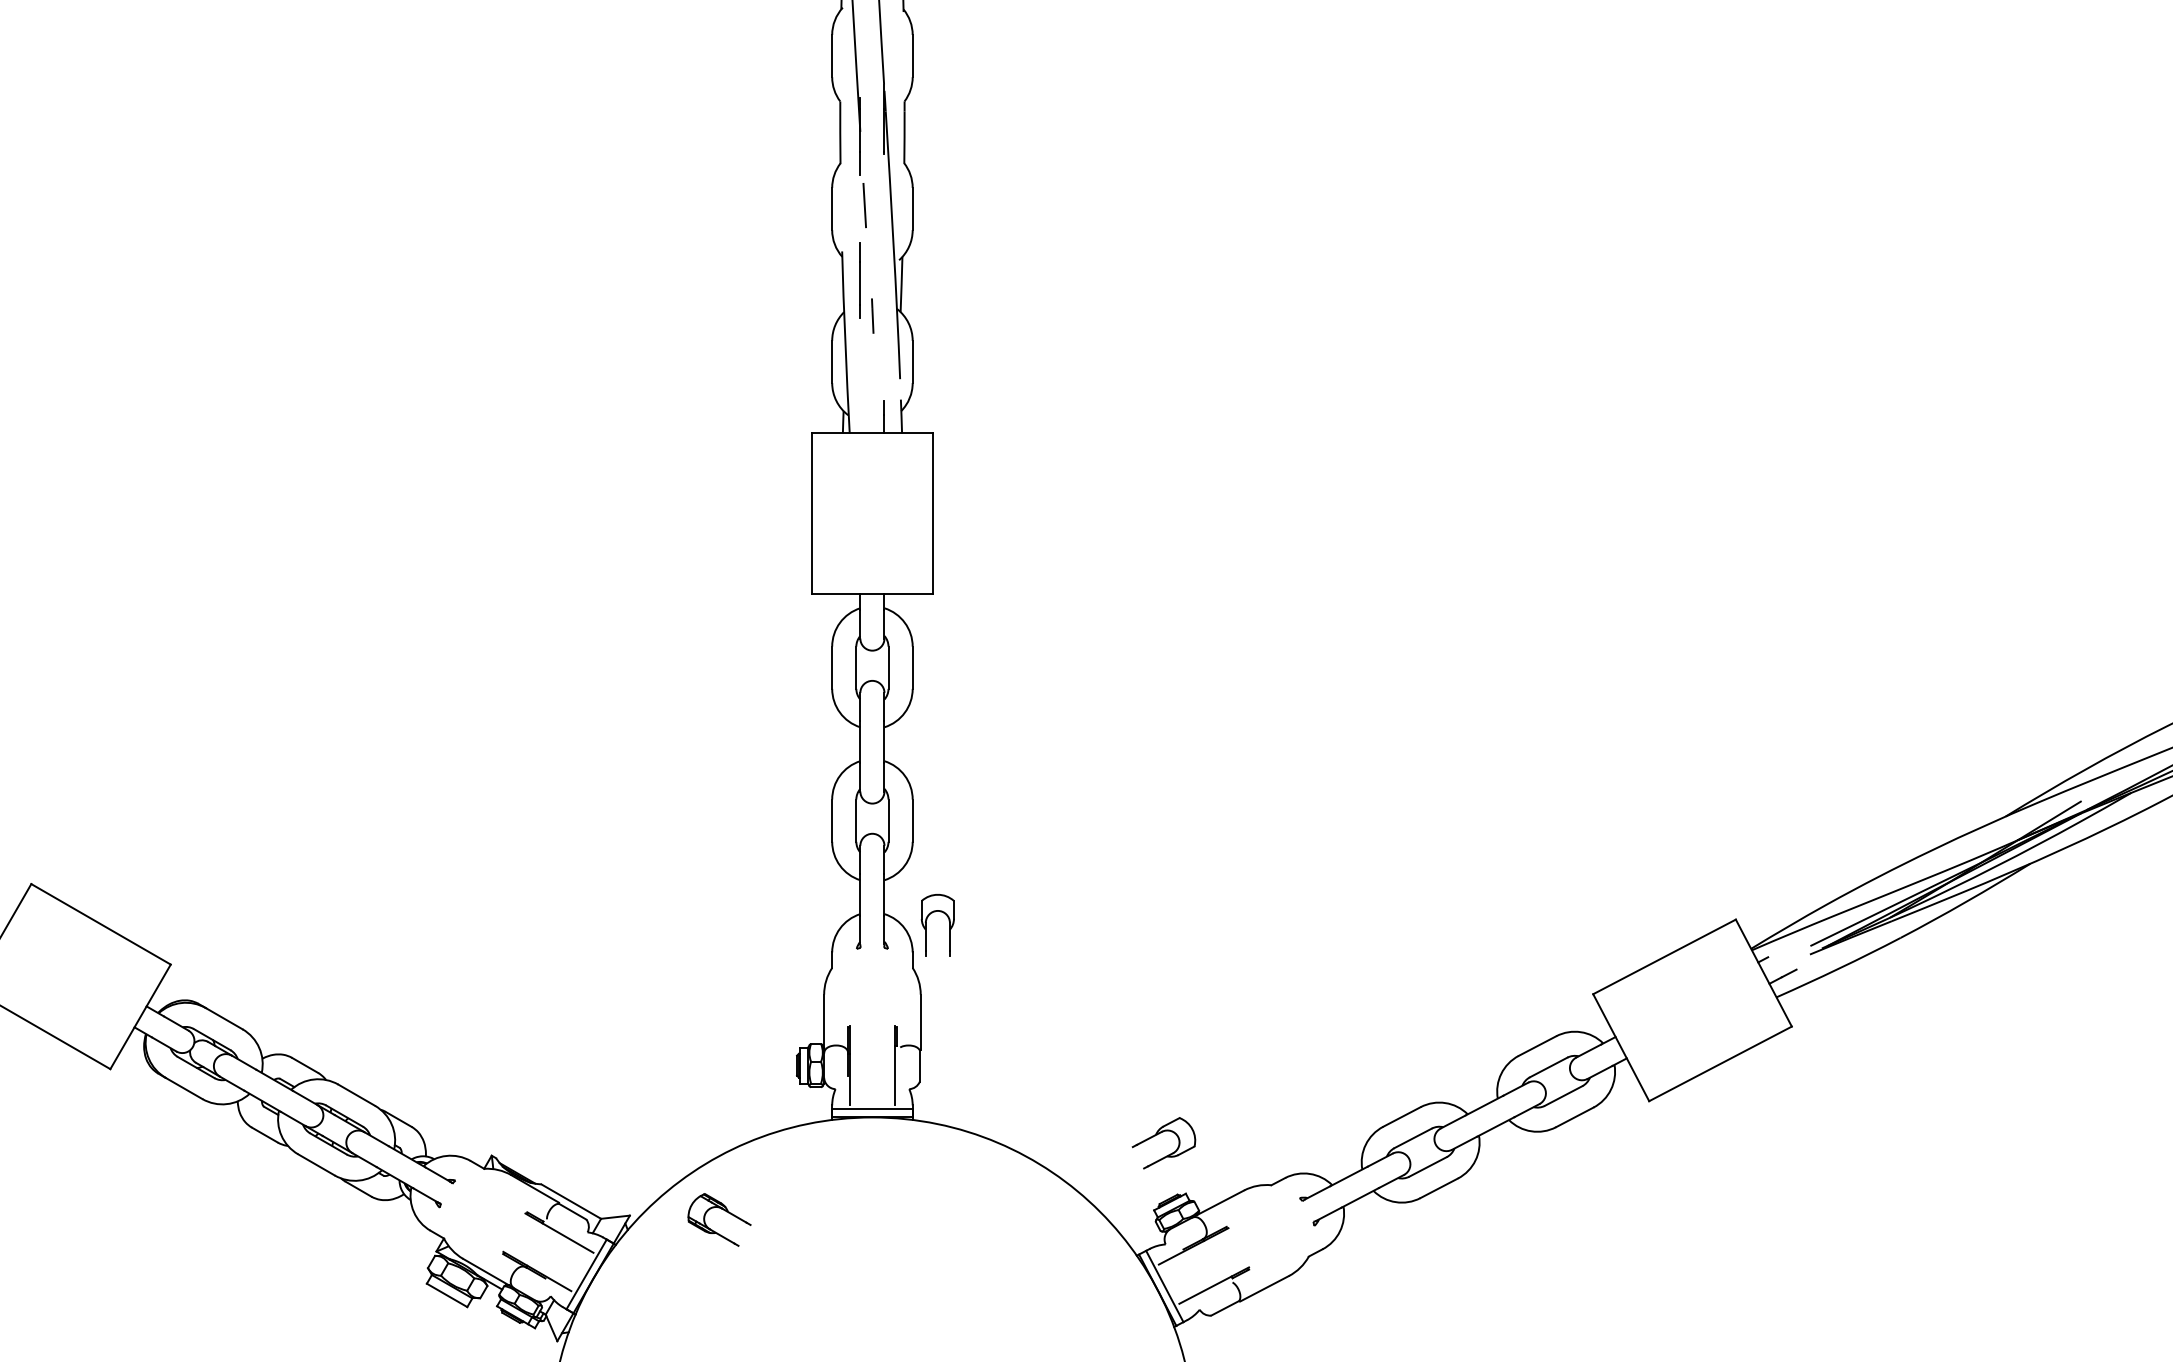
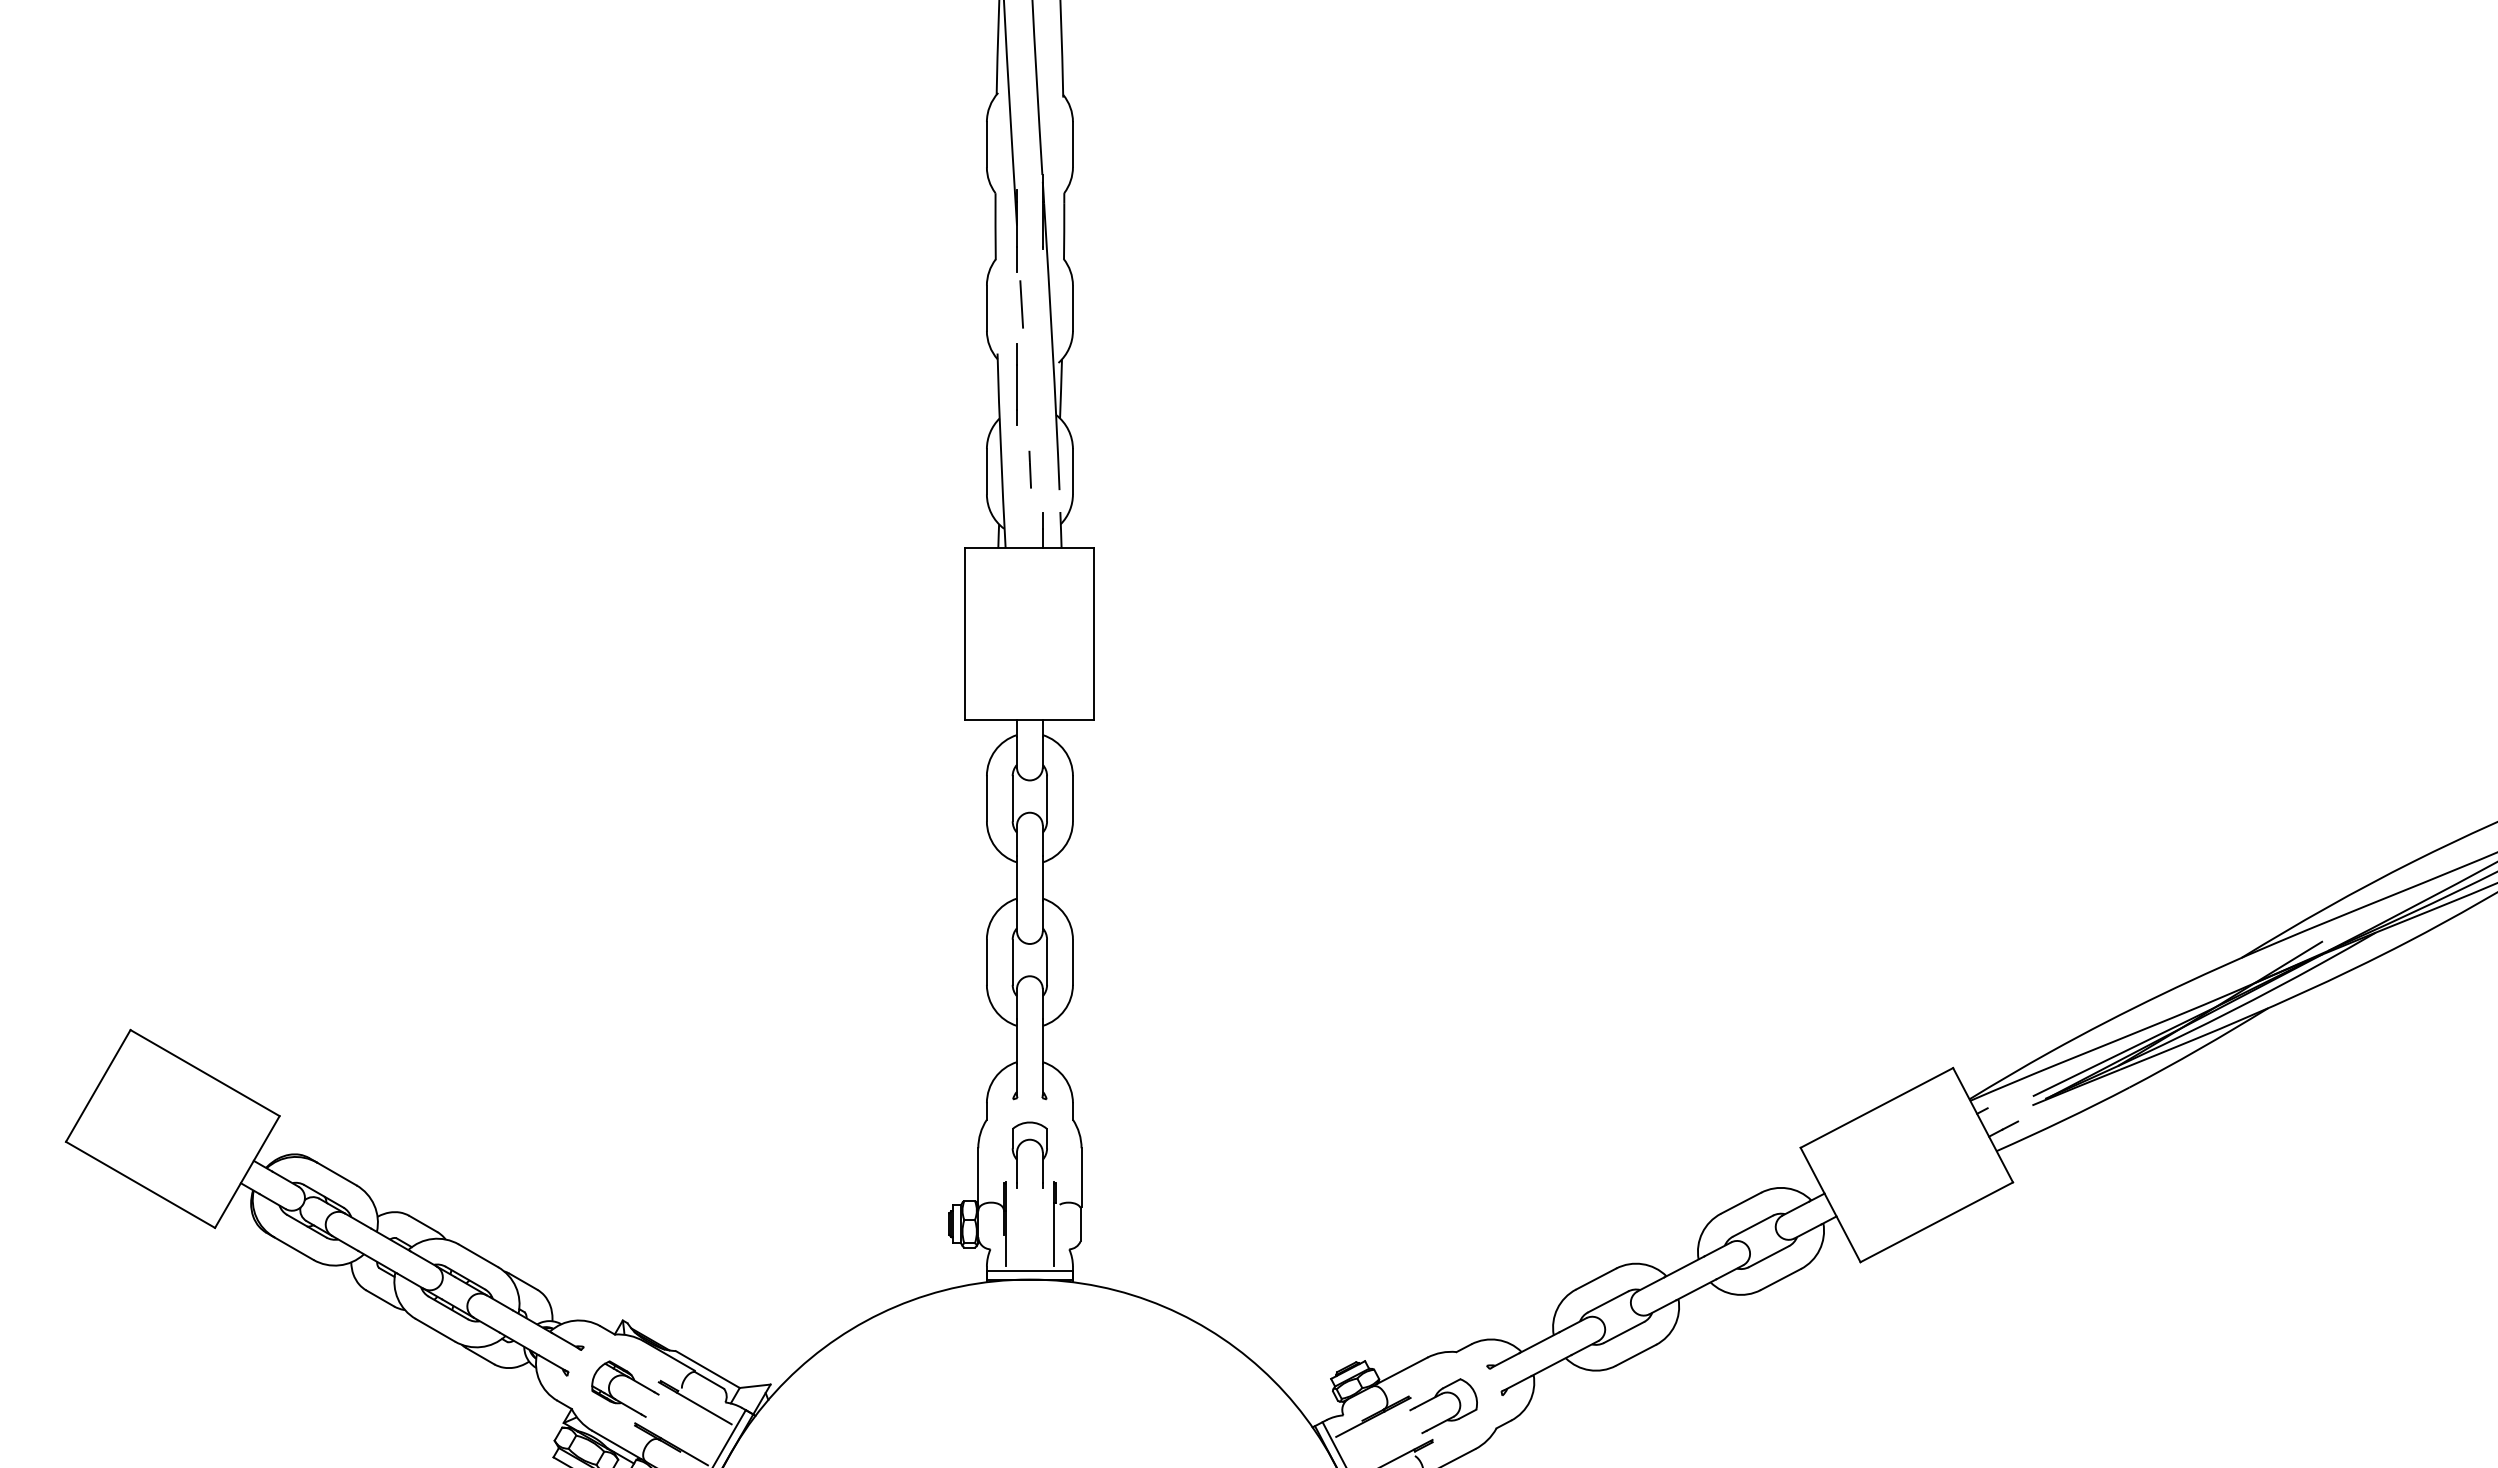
line: (872, 315) -> (1029, 469), moved
part: (927, 920) -> (1018, 1150), moved
part: (1158, 1135) -> (1437, 1397), moved
part: (724, 1210) -> (630, 1379), moved

